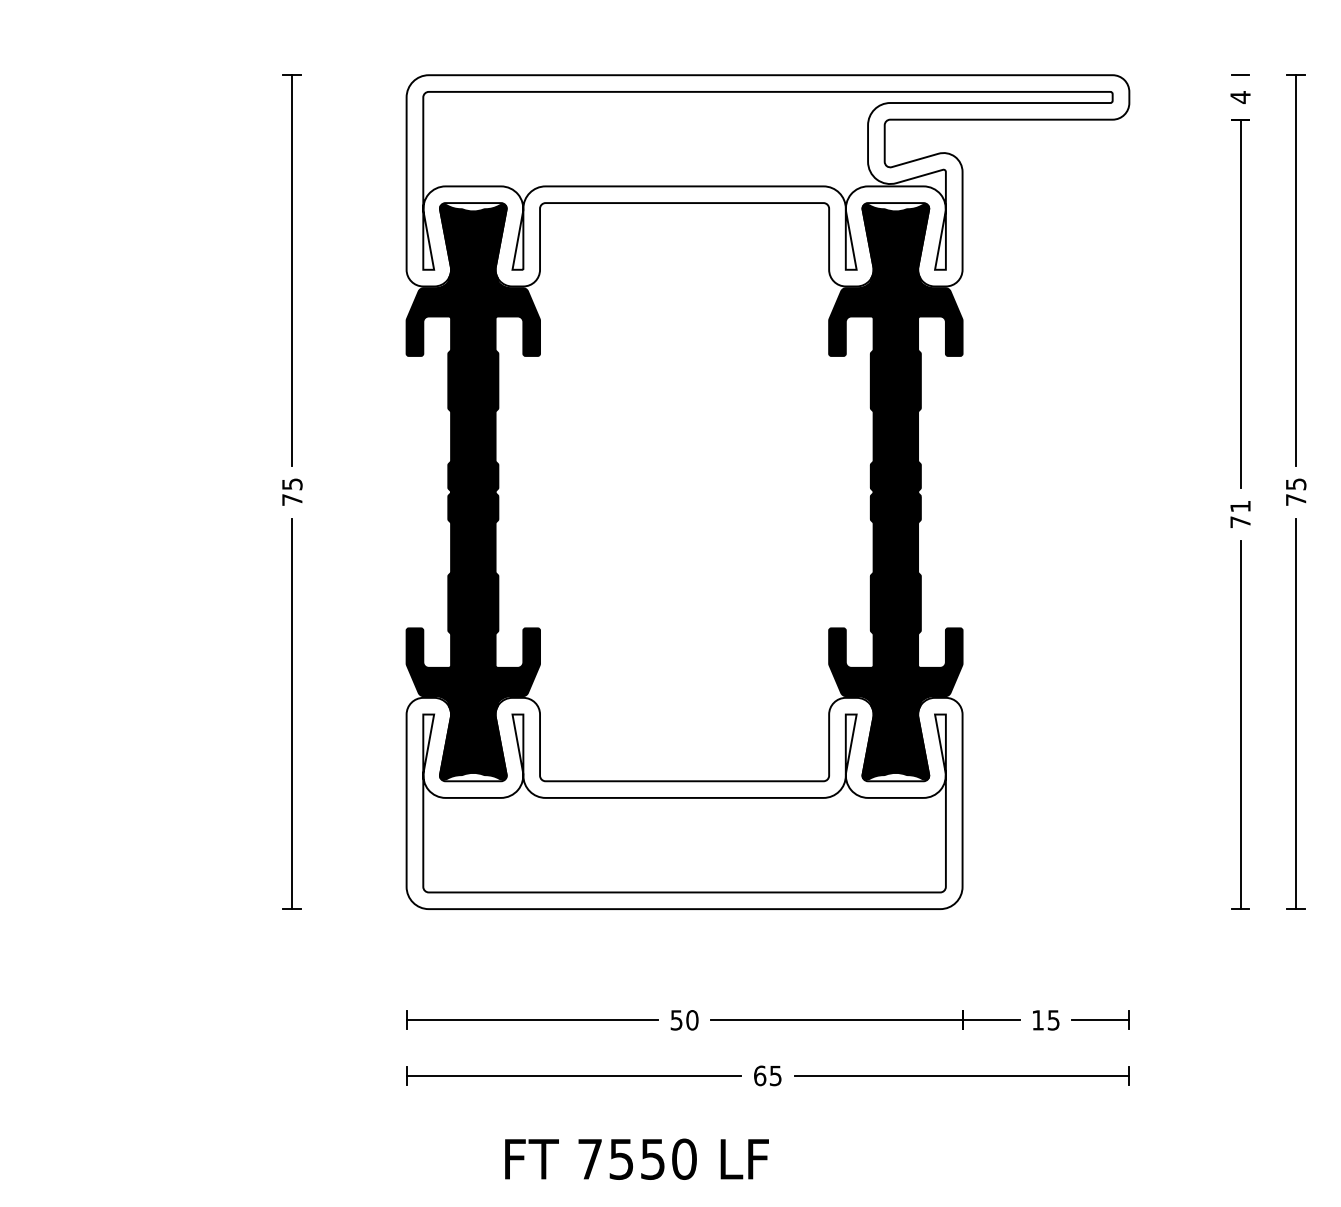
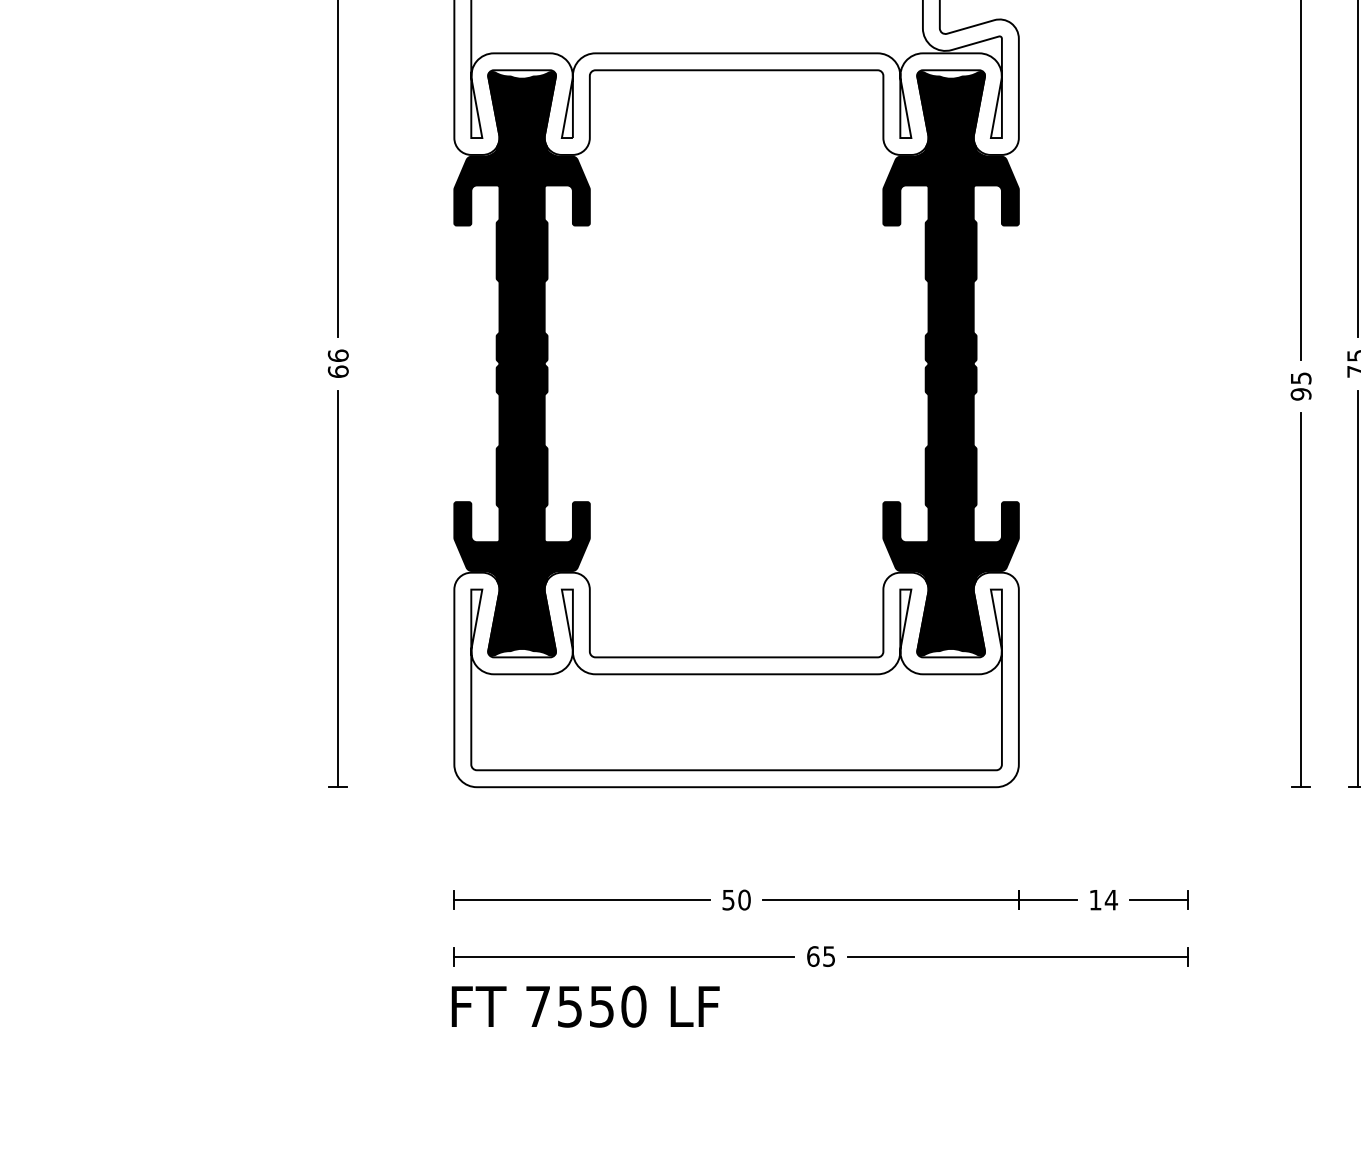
text: (292, 492) -> (338, 364), 75 -> 66
text: (1240, 514) -> (1301, 386), 71 -> 95
text: (1053, 1020) -> (1111, 900), 15 -> 14
text: (636, 1158) -> (585, 1005), moved

